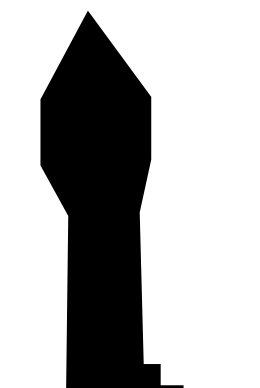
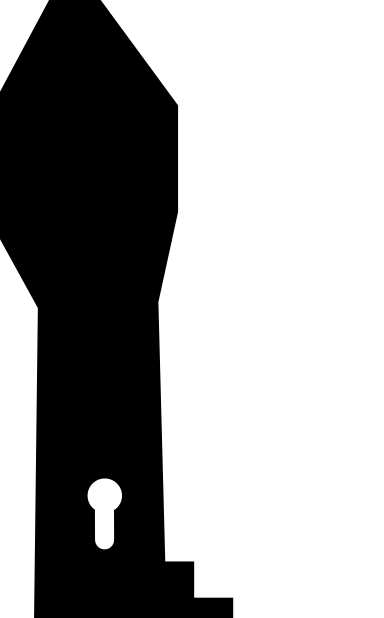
fill: (107, 336) -> (104, 513), removed

